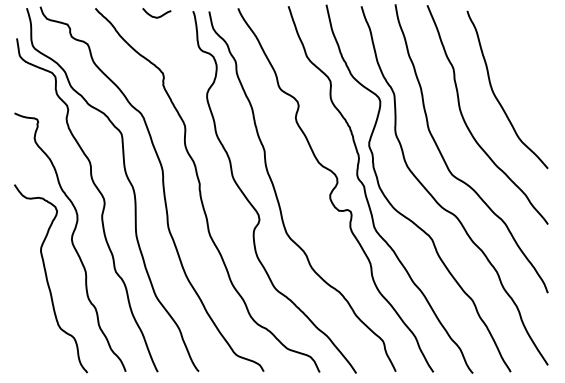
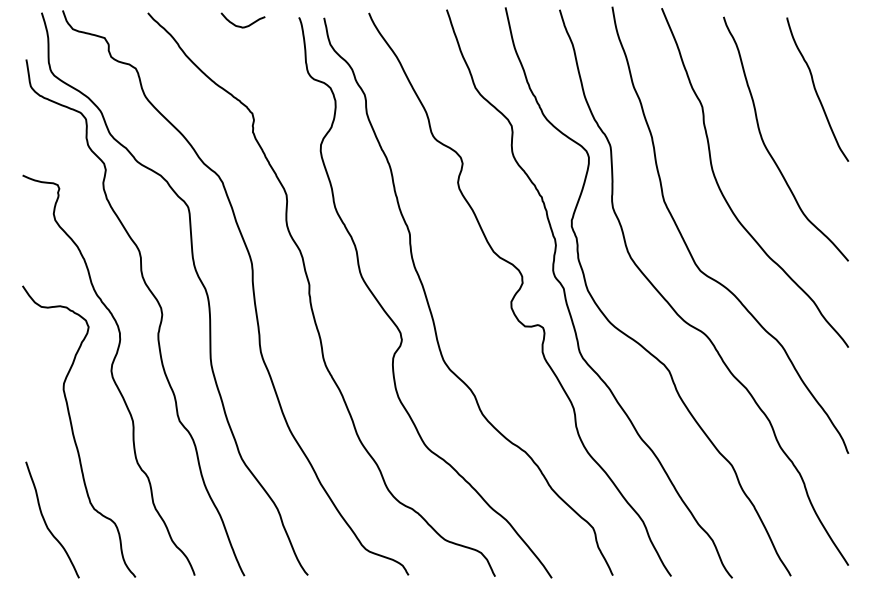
curve: (527, 57) -> (816, 89), added
curve: (30, 337) -> (47, 522), added

